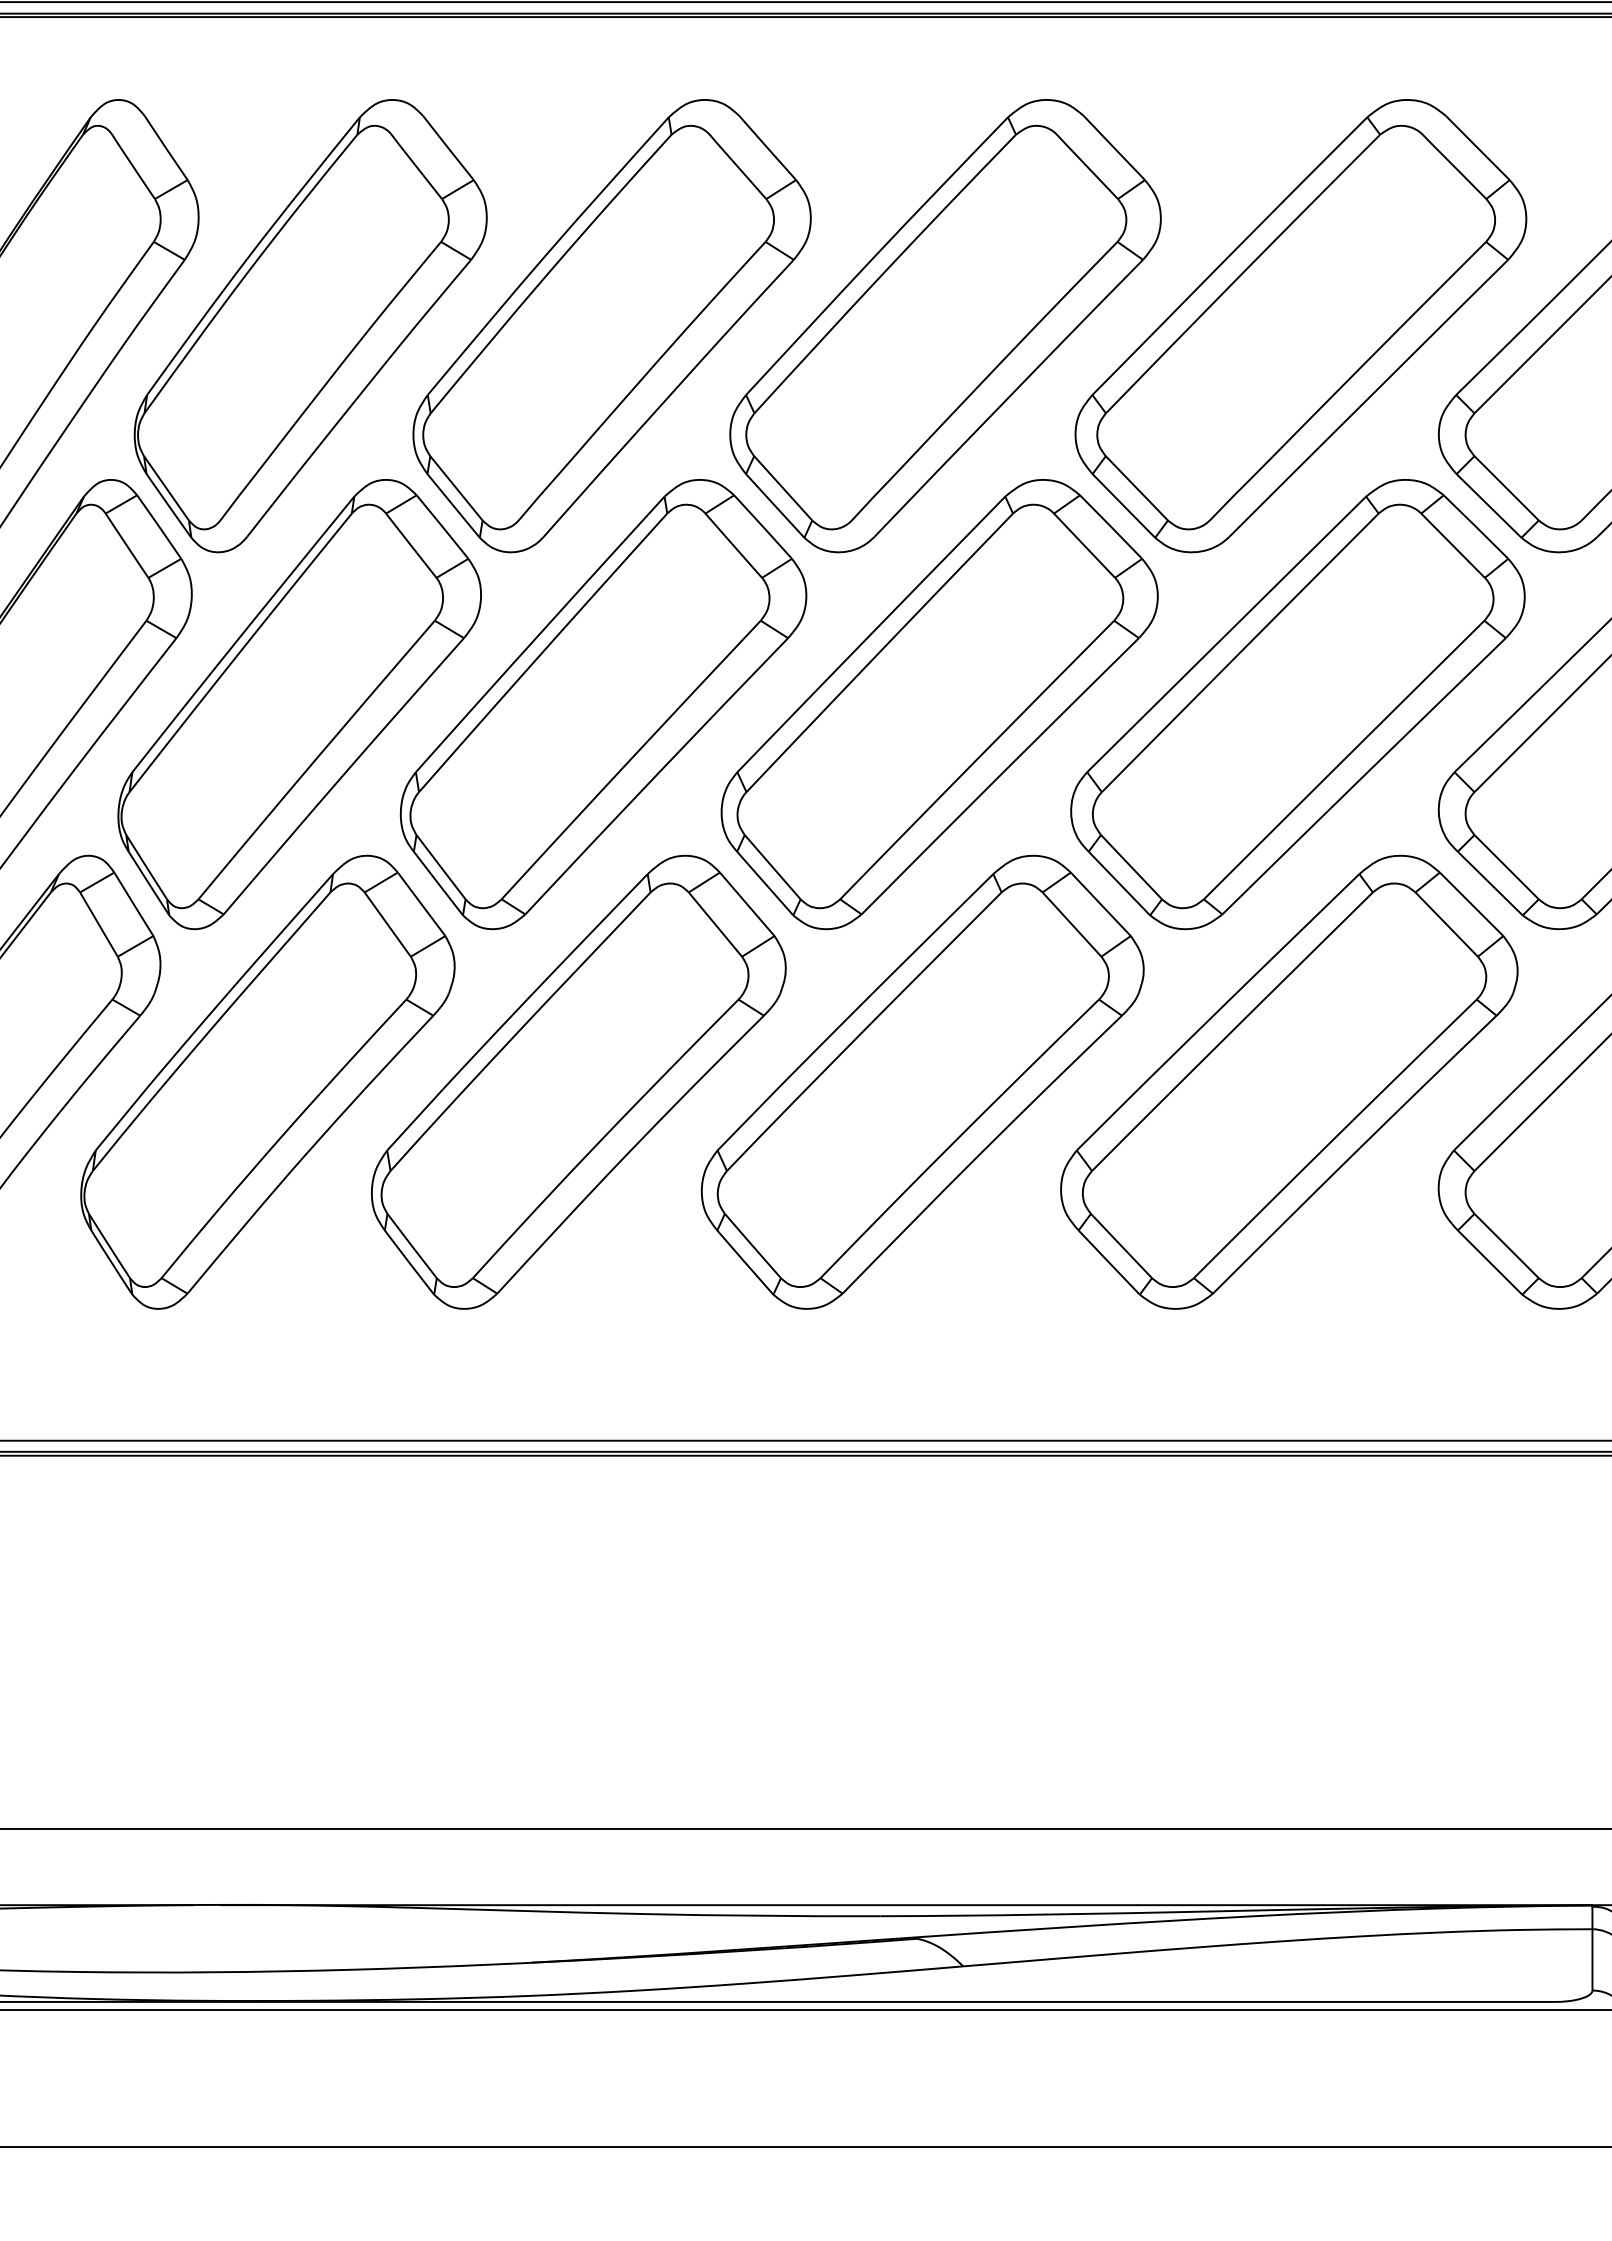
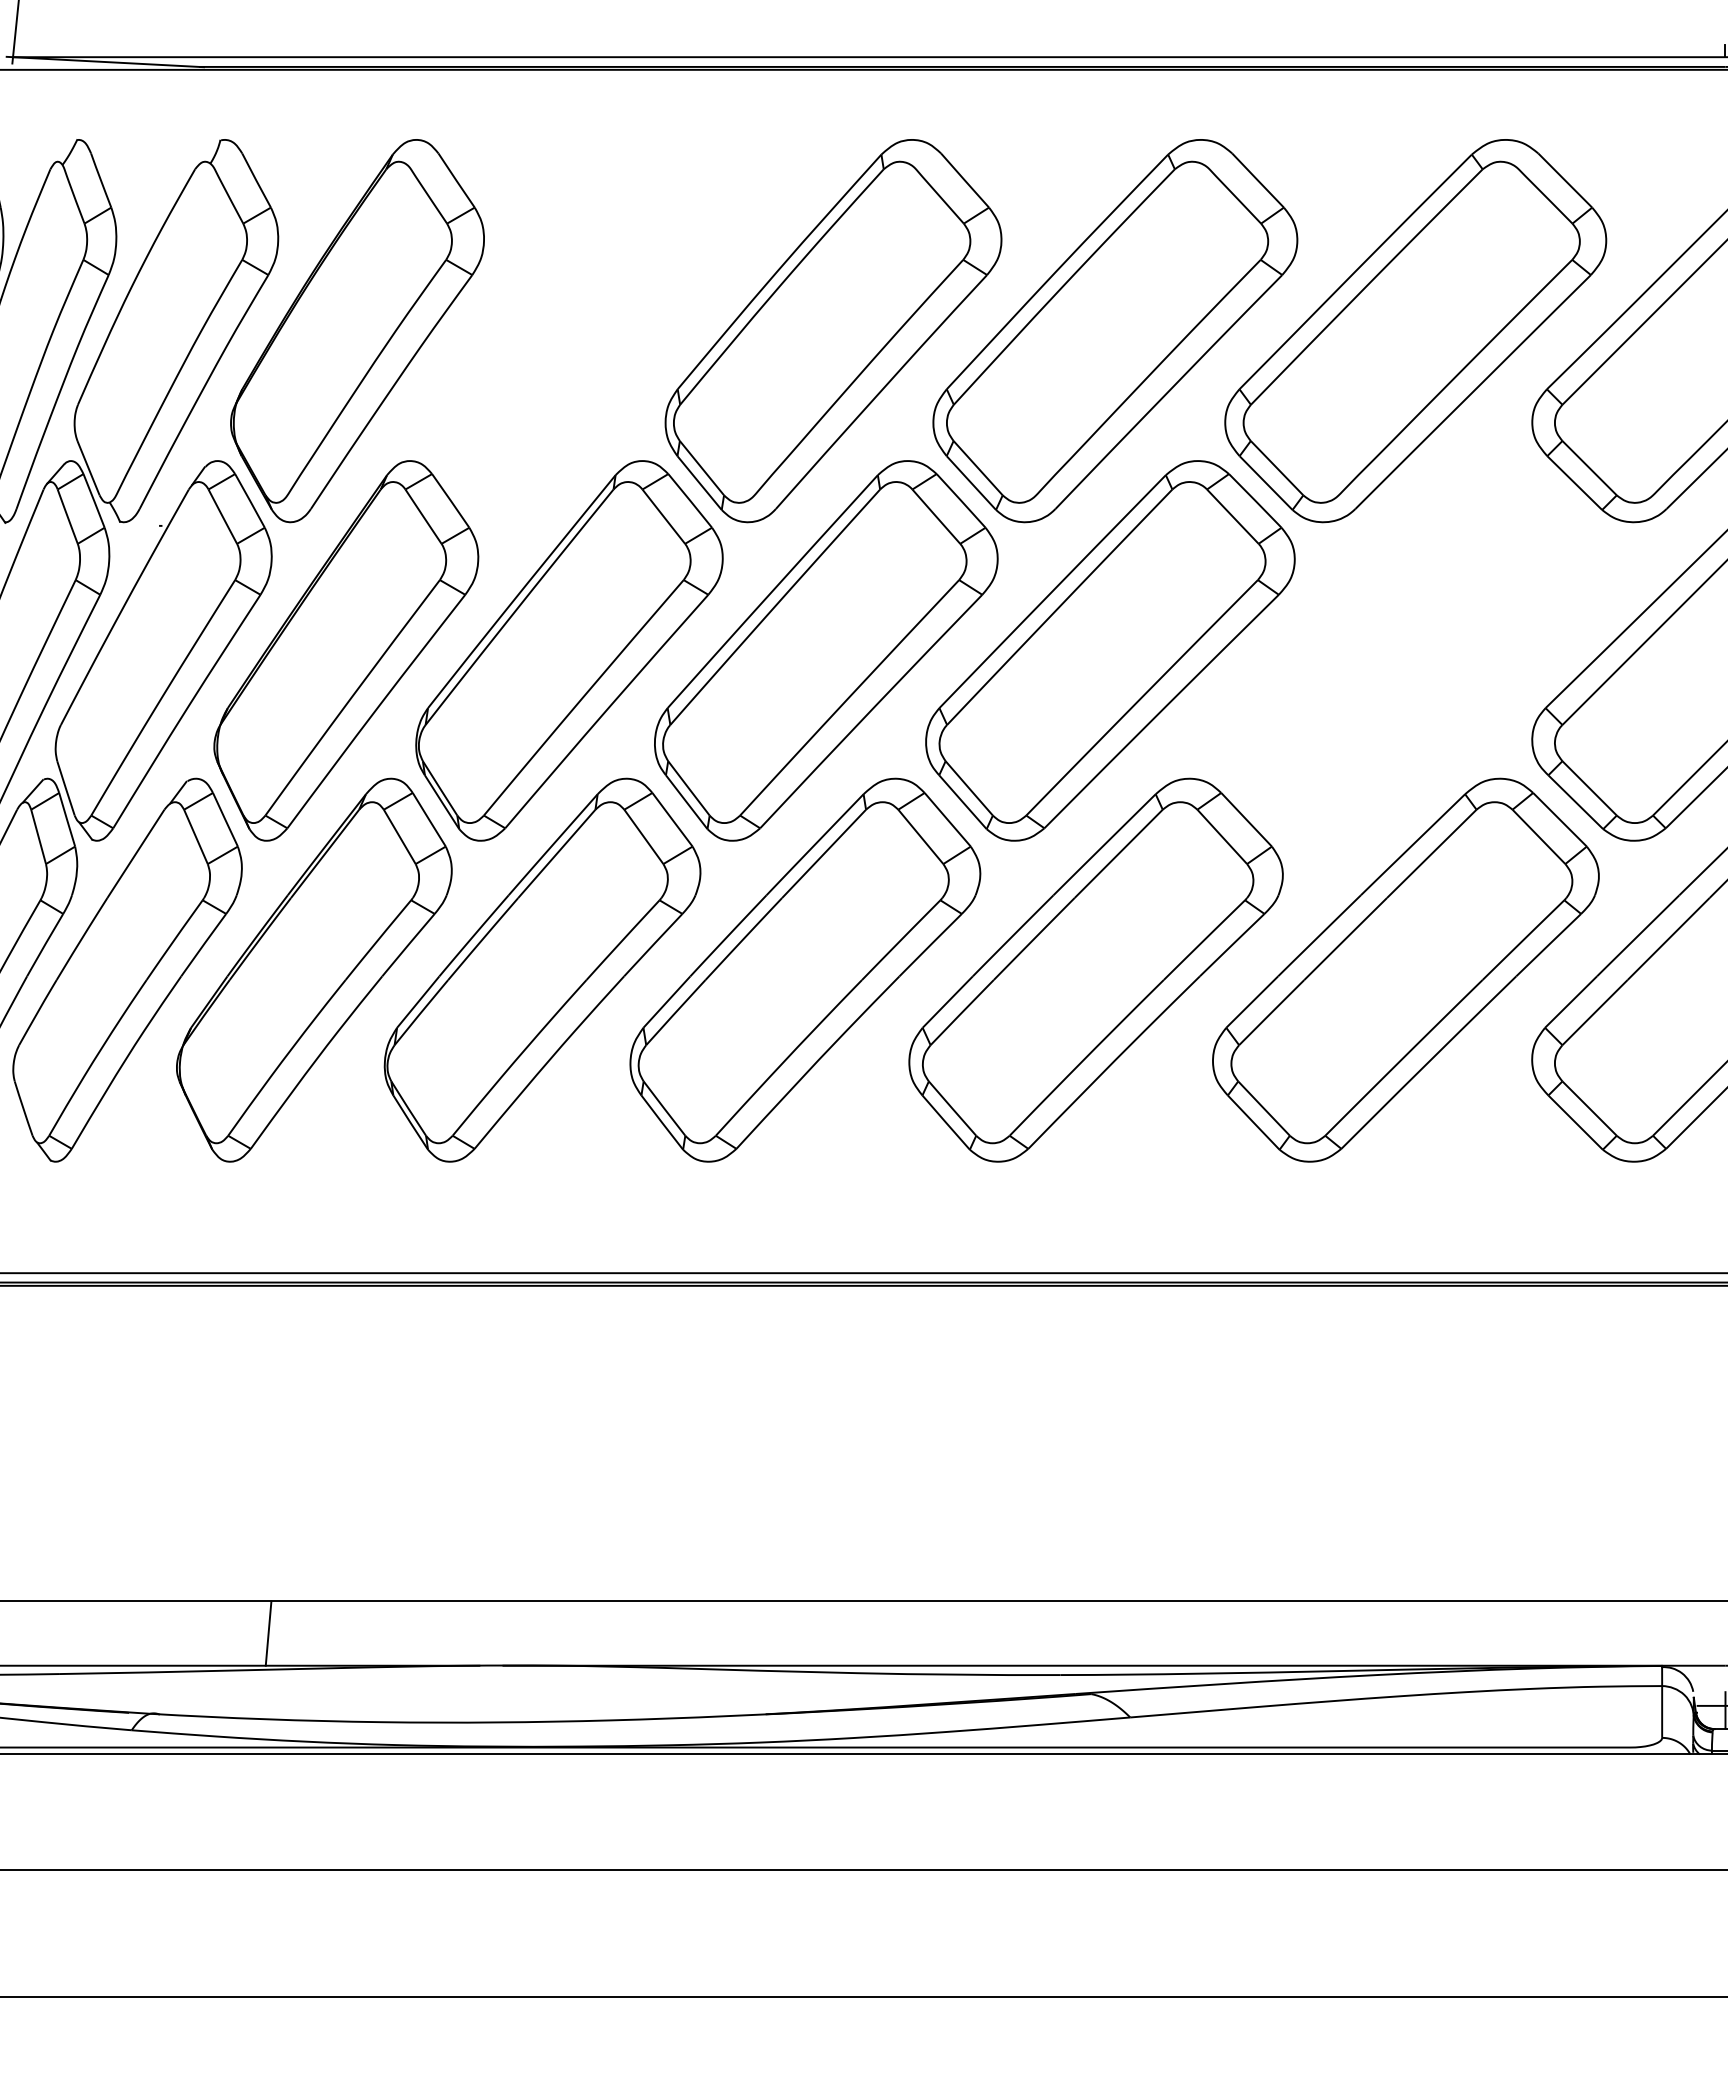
part: (310, 326) -> (578, 331), removed
part: (1297, 704) -> (1412, 650), removed

